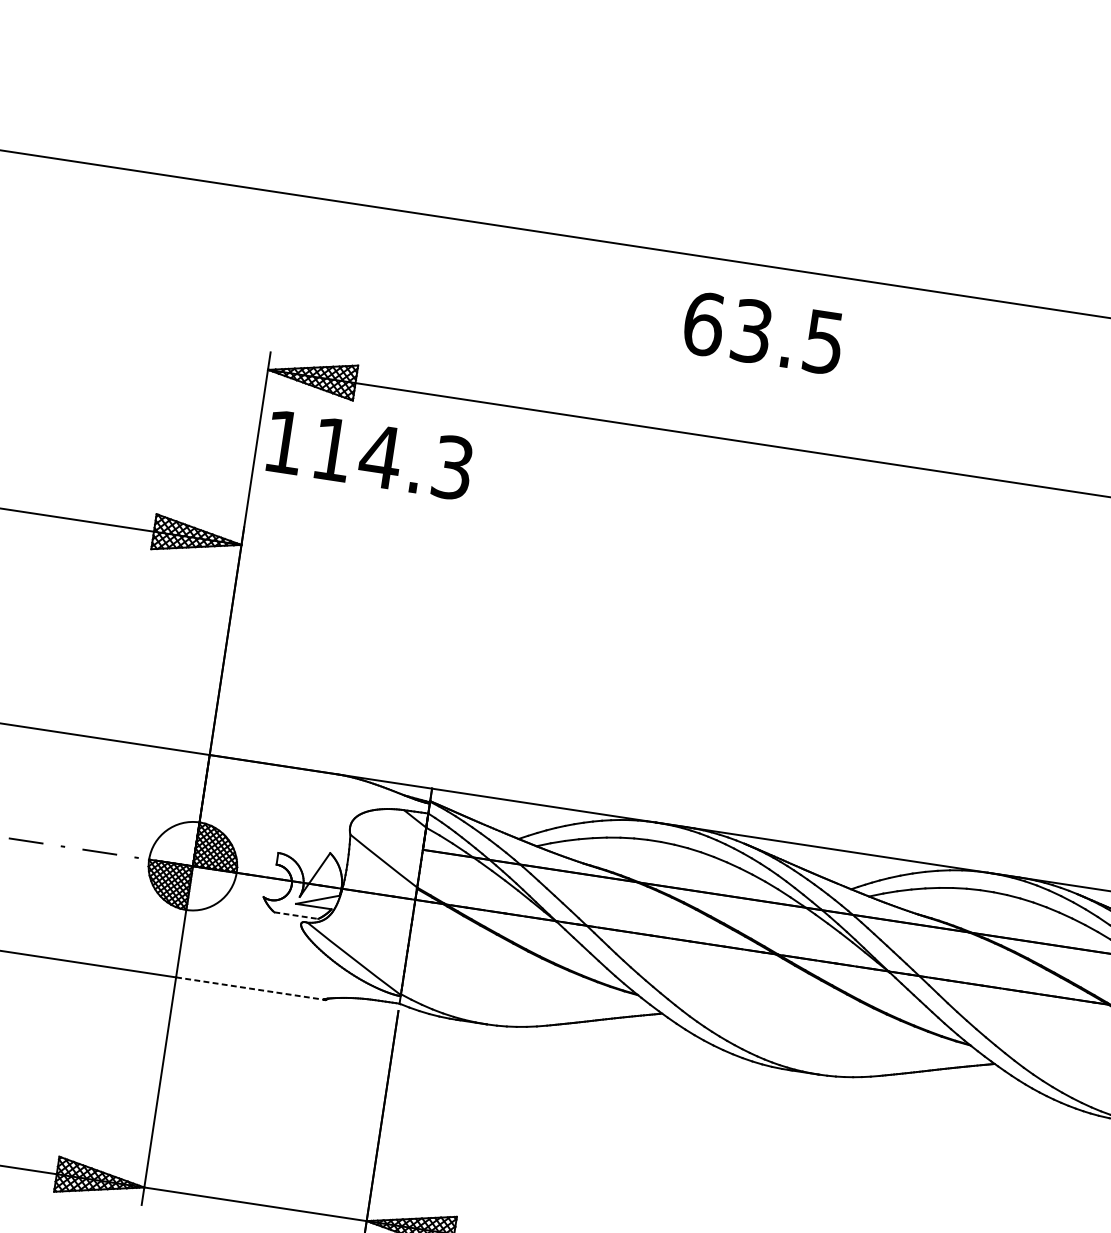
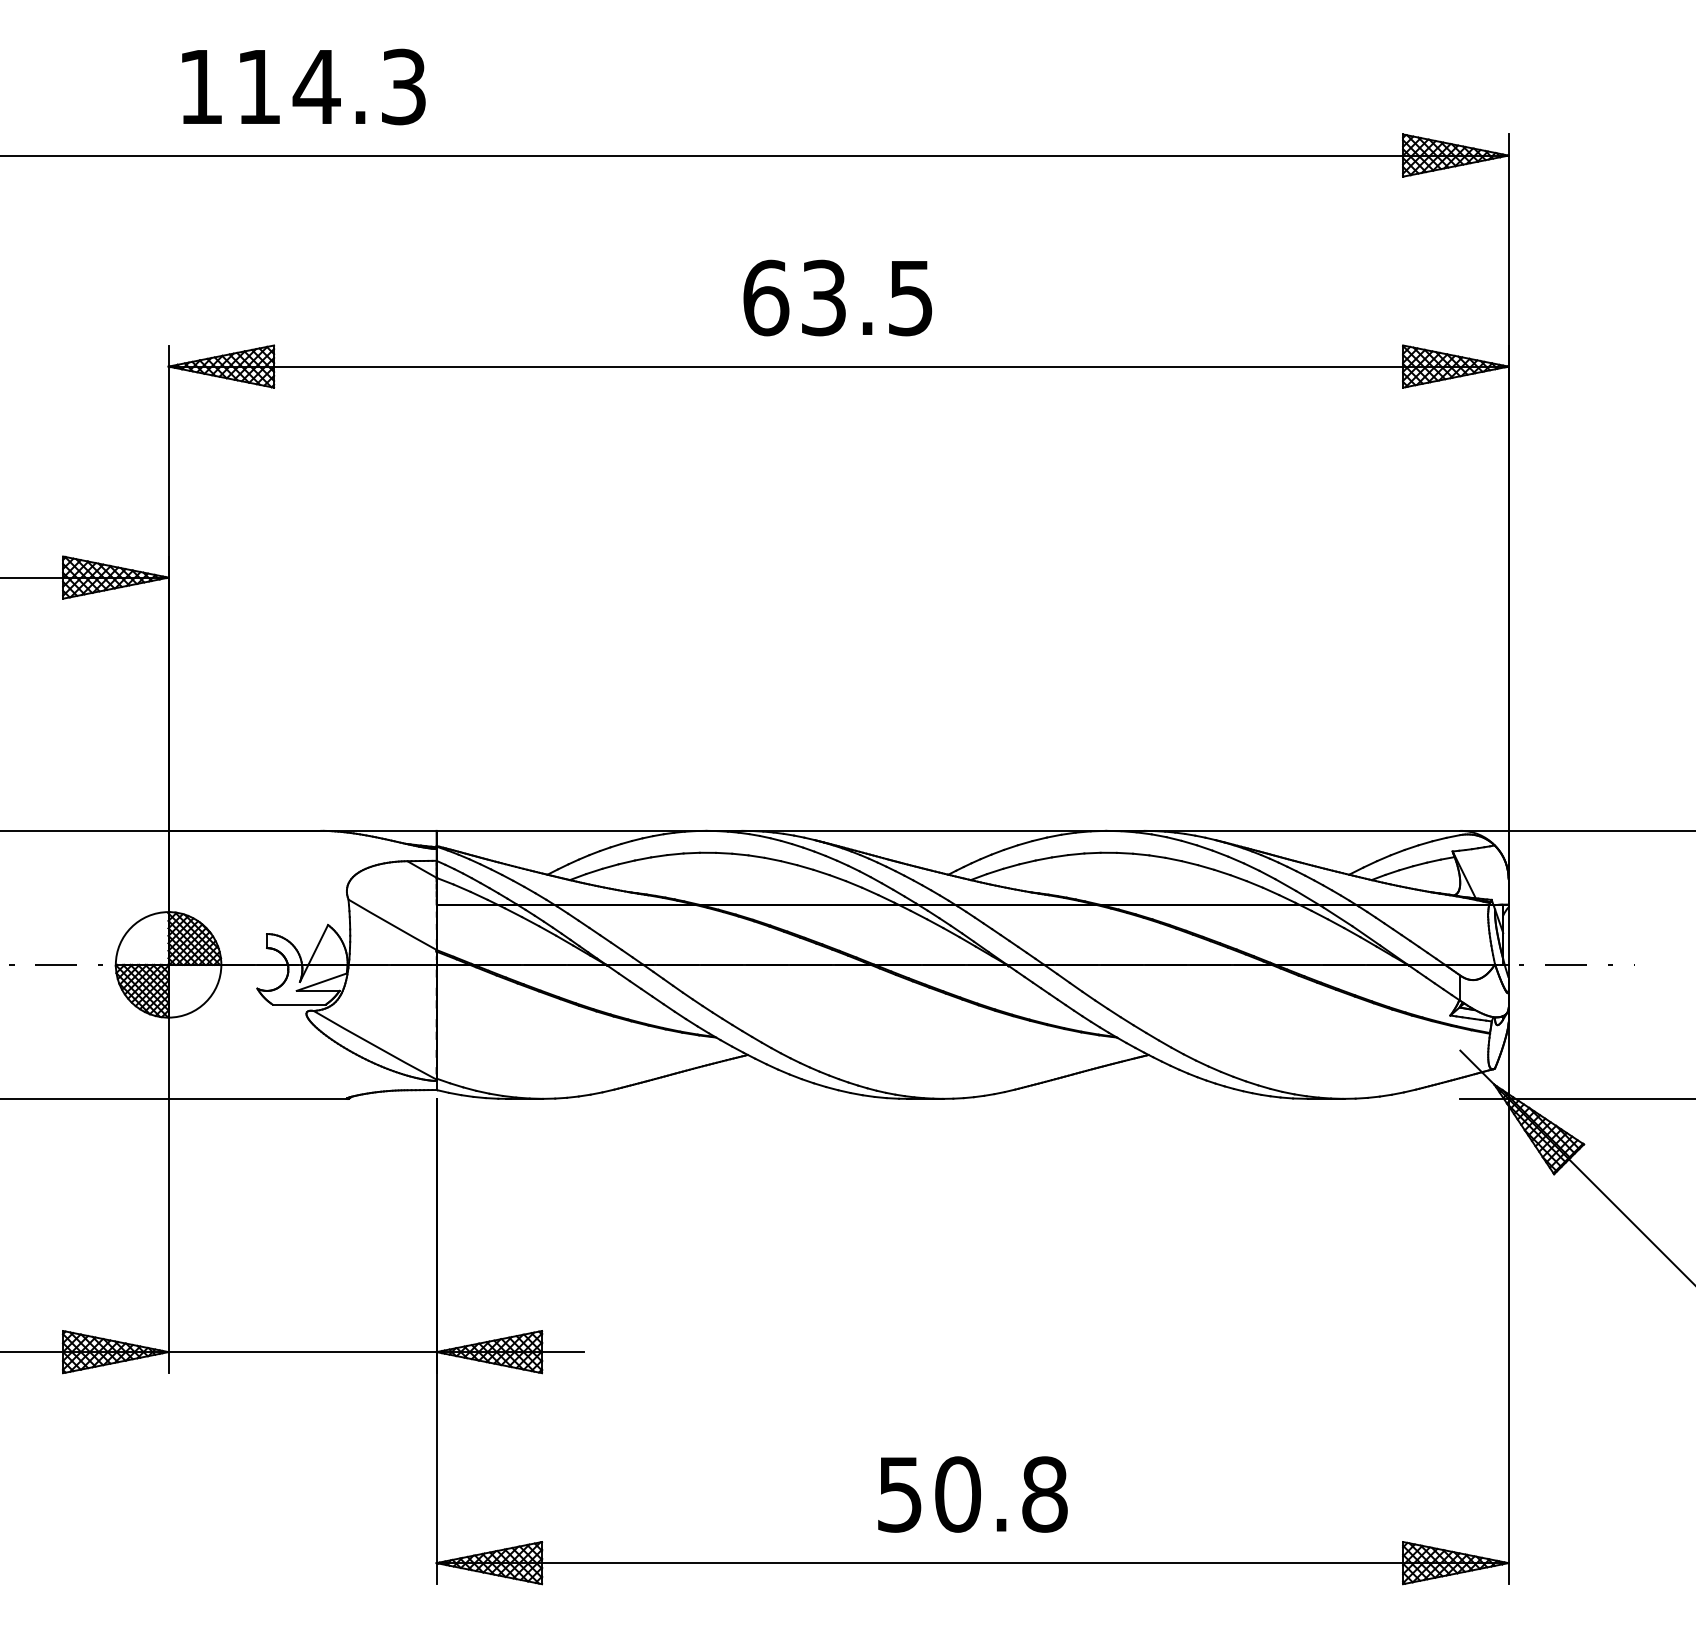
text: (763, 332) -> (837, 297), moved
text: (369, 454) -> (303, 86), moved
line: (296, 915) -> (299, 1004), dashed -> solid
line: (250, 988) -> (258, 1098), dashed -> solid

